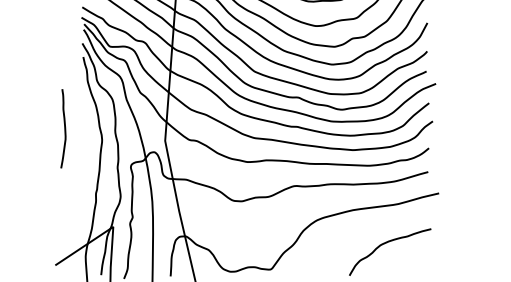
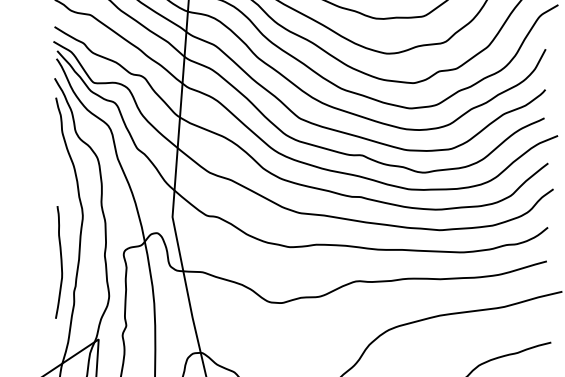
curve: (64, 128) -> (60, 262), moved

